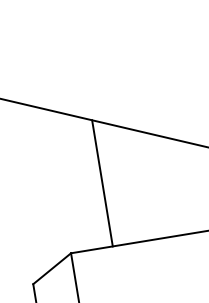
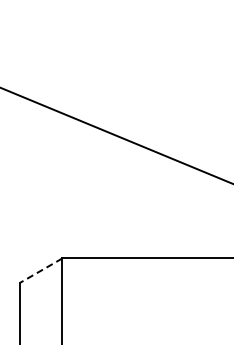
line: (102, 183) -> (104, 194), removed
line: (51, 268) -> (40, 270), solid -> dashed

